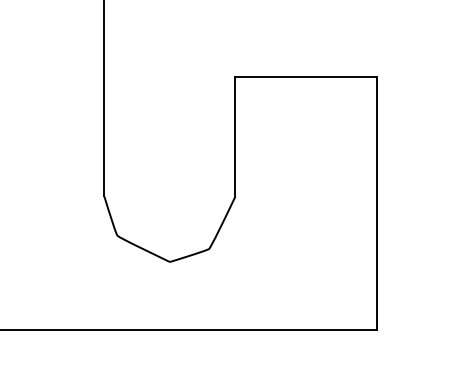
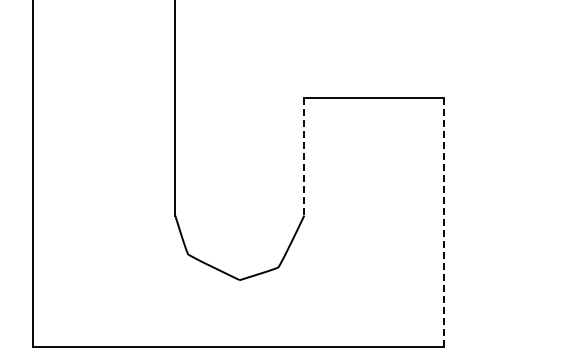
line: (235, 136) -> (304, 156), solid -> dashed
line: (377, 203) -> (443, 222), solid -> dashed

